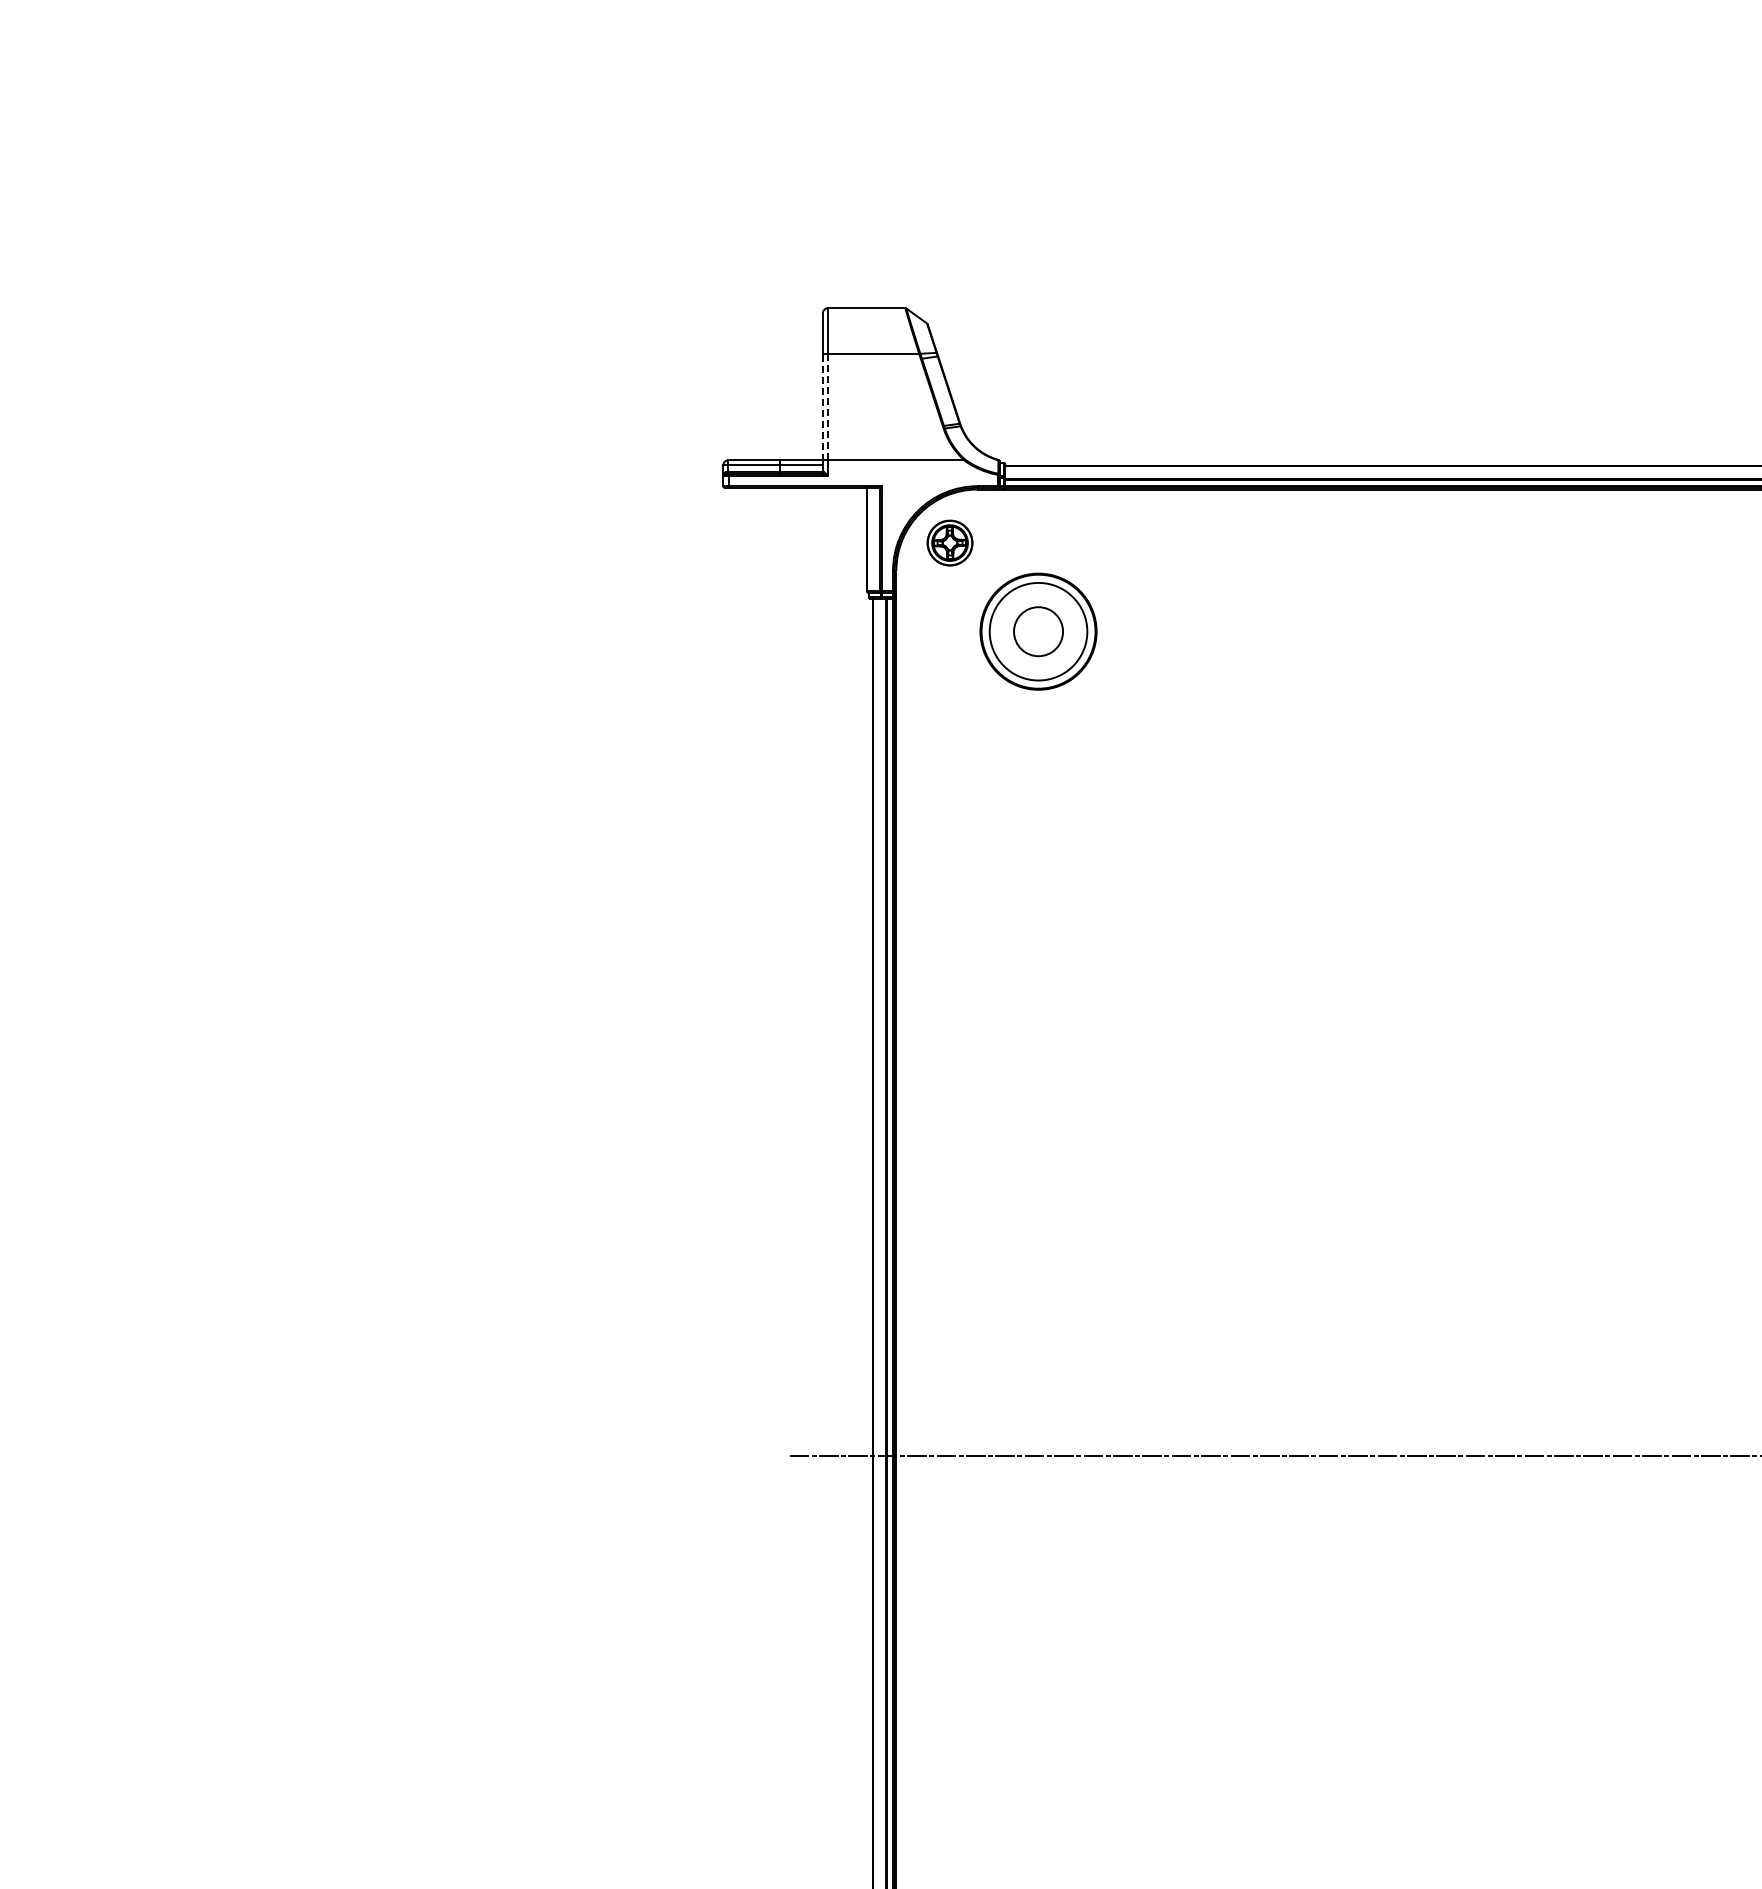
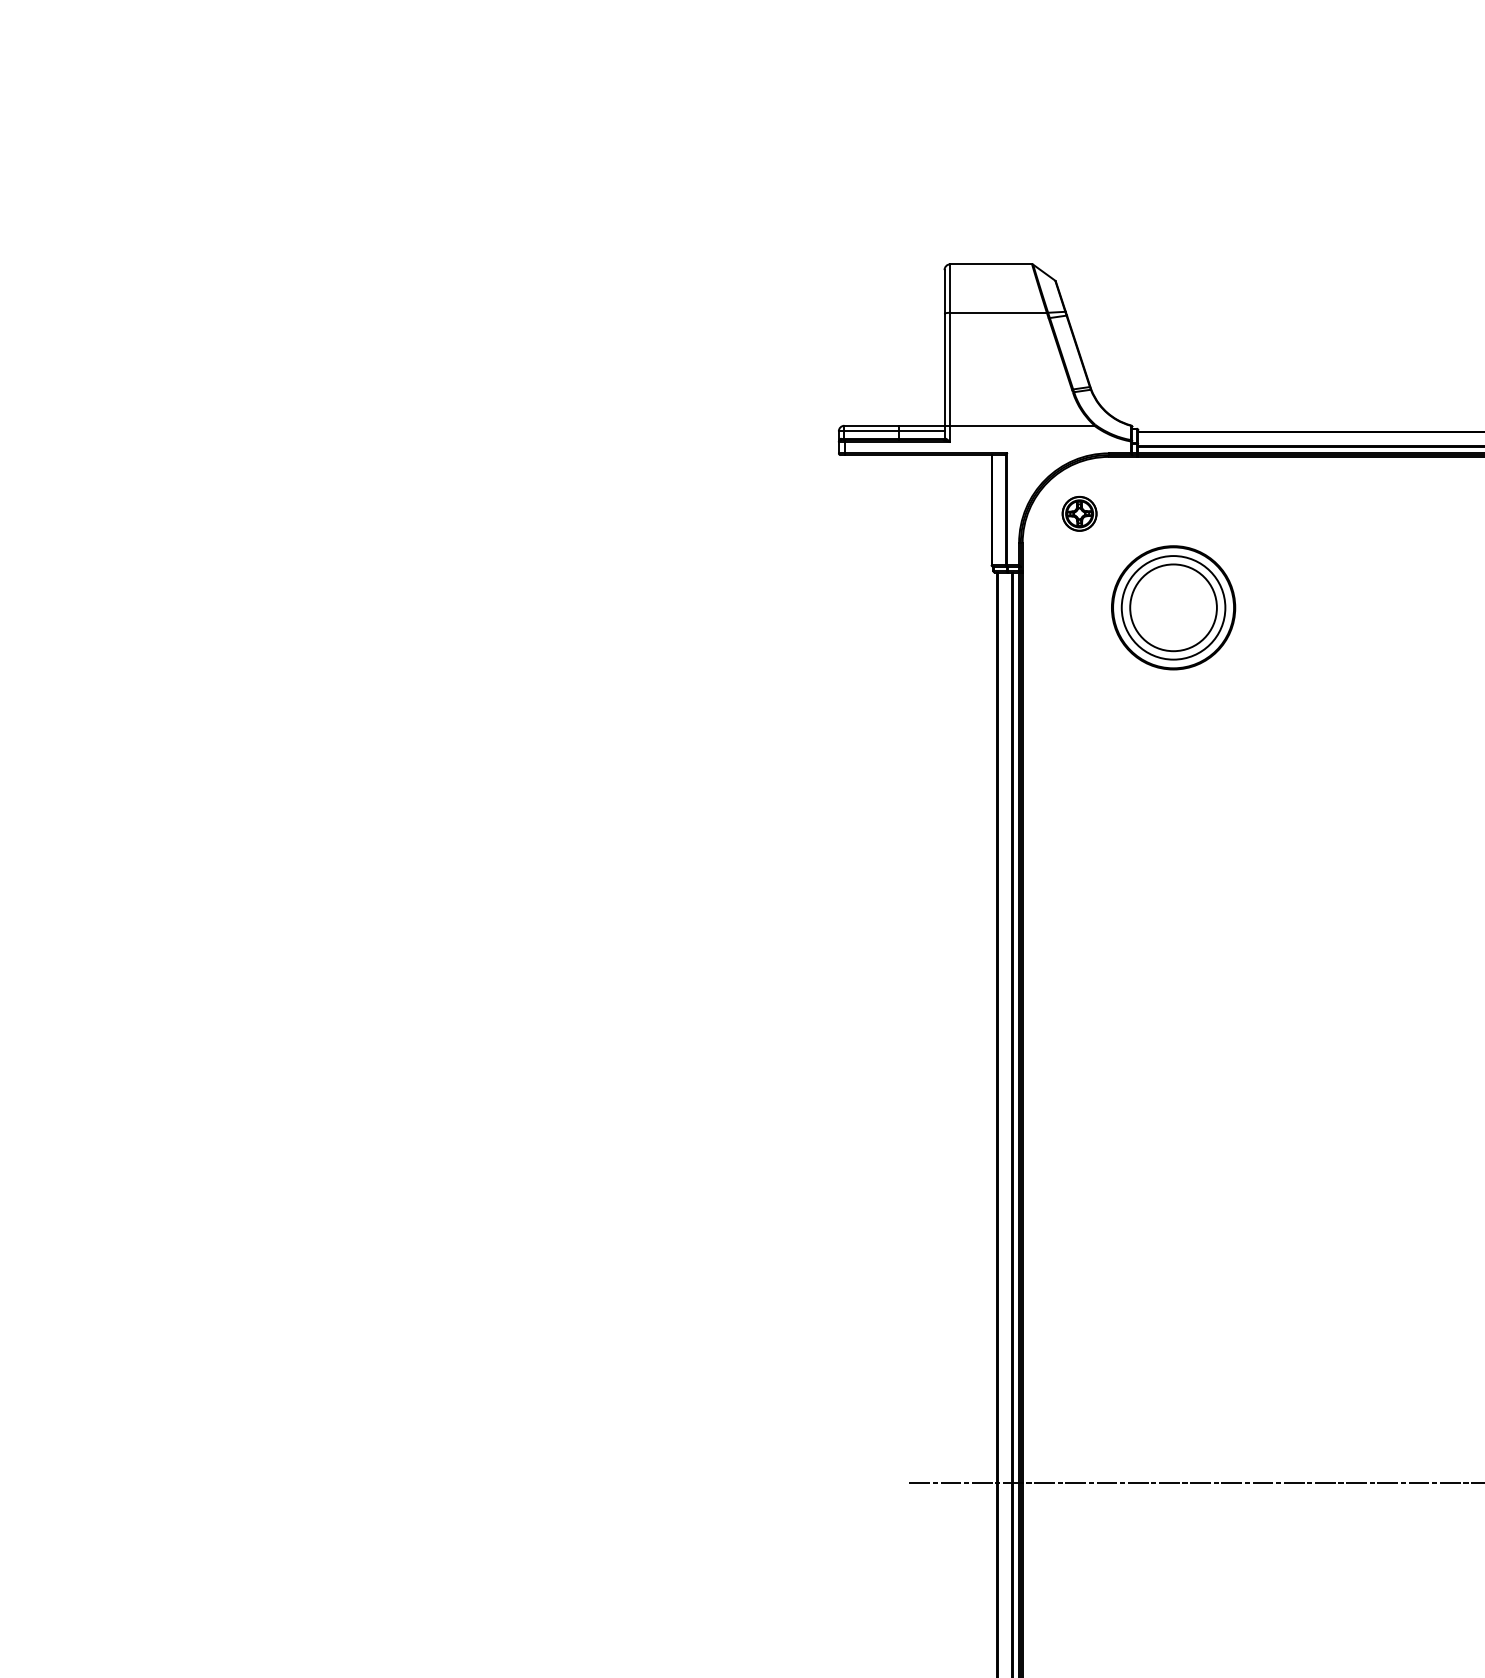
line: (828, 406) -> (950, 368), dashed -> solid
line: (822, 407) -> (944, 369), dashed -> solid
part: (949, 543) -> (1079, 514), size x0.71
circle: (1038, 631) -> (1173, 607), size x1.67

